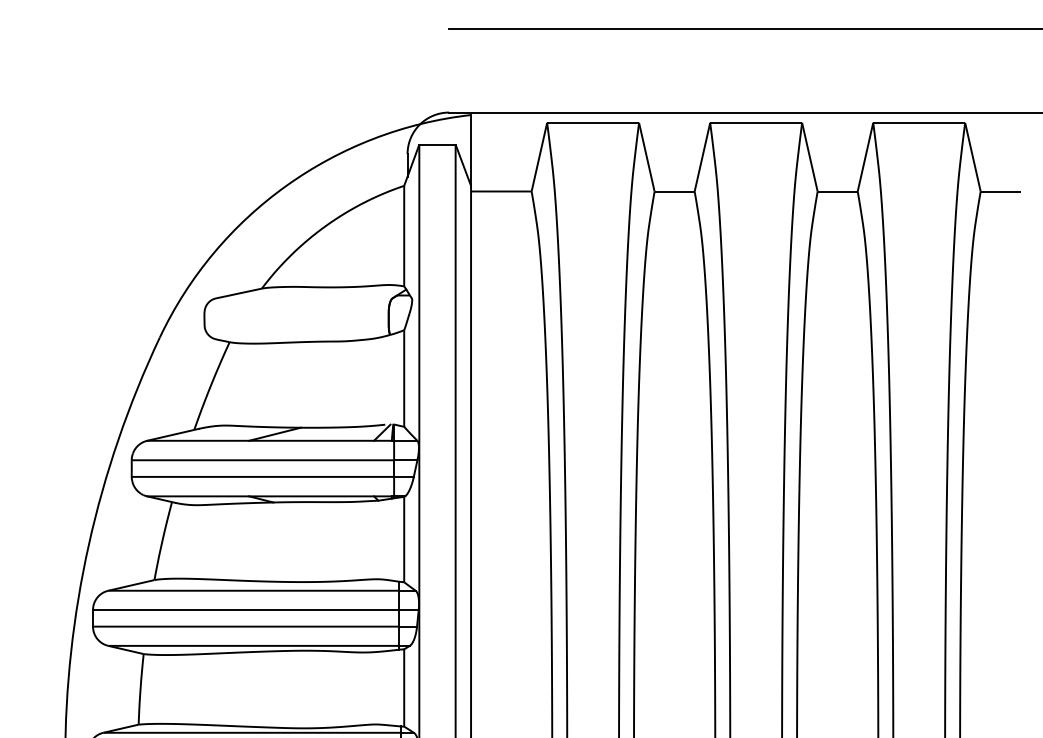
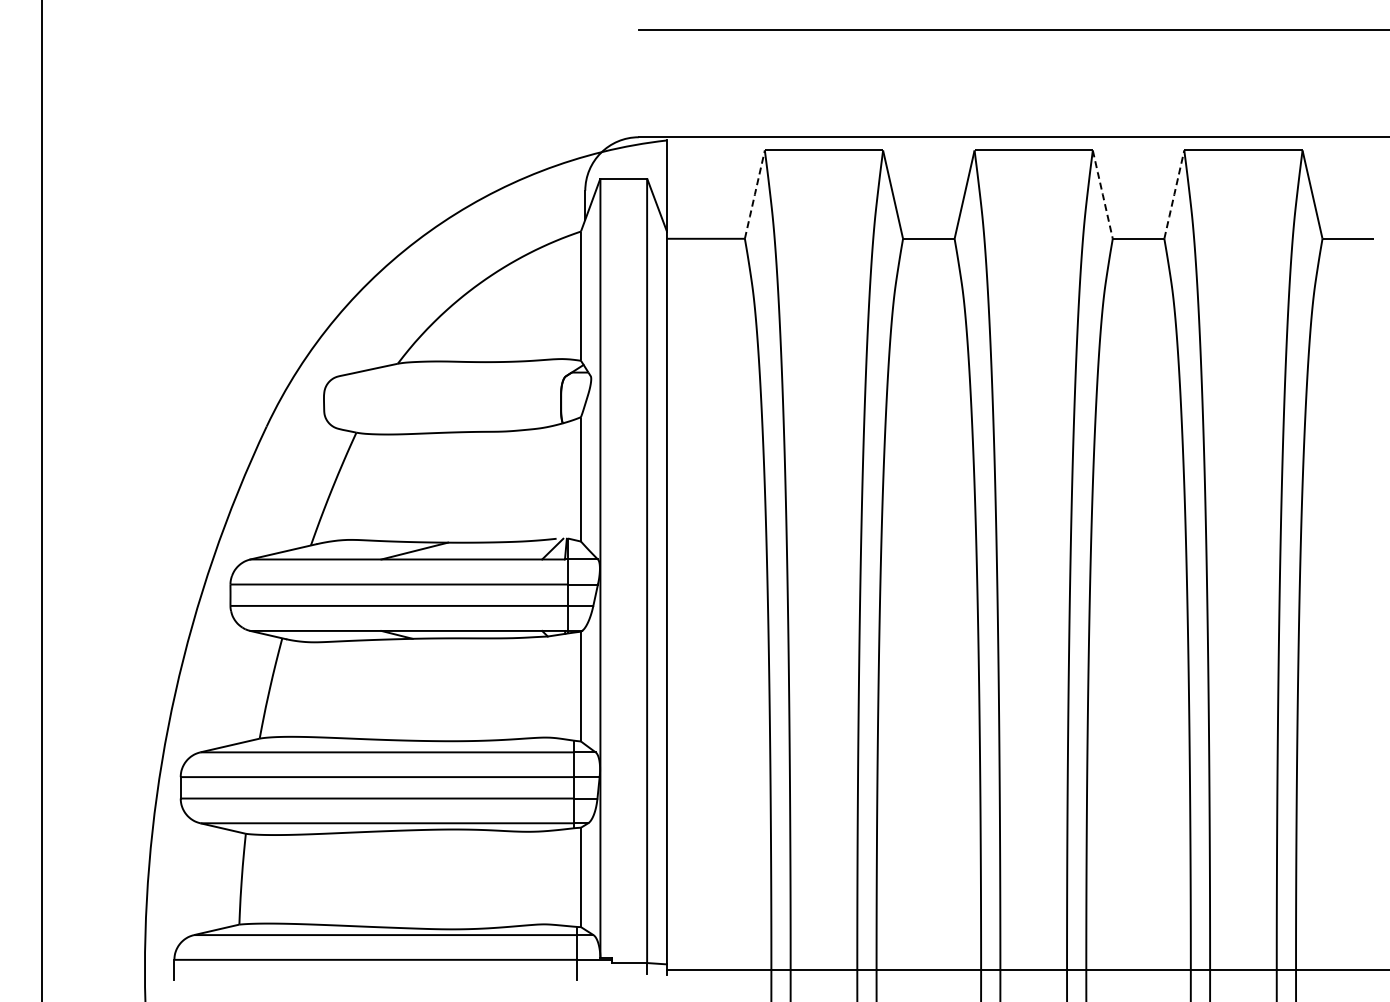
line: (539, 157) -> (754, 194), solid -> dashed
line: (809, 157) -> (1102, 194), solid -> dashed
line: (865, 157) -> (1174, 194), solid -> dashed

